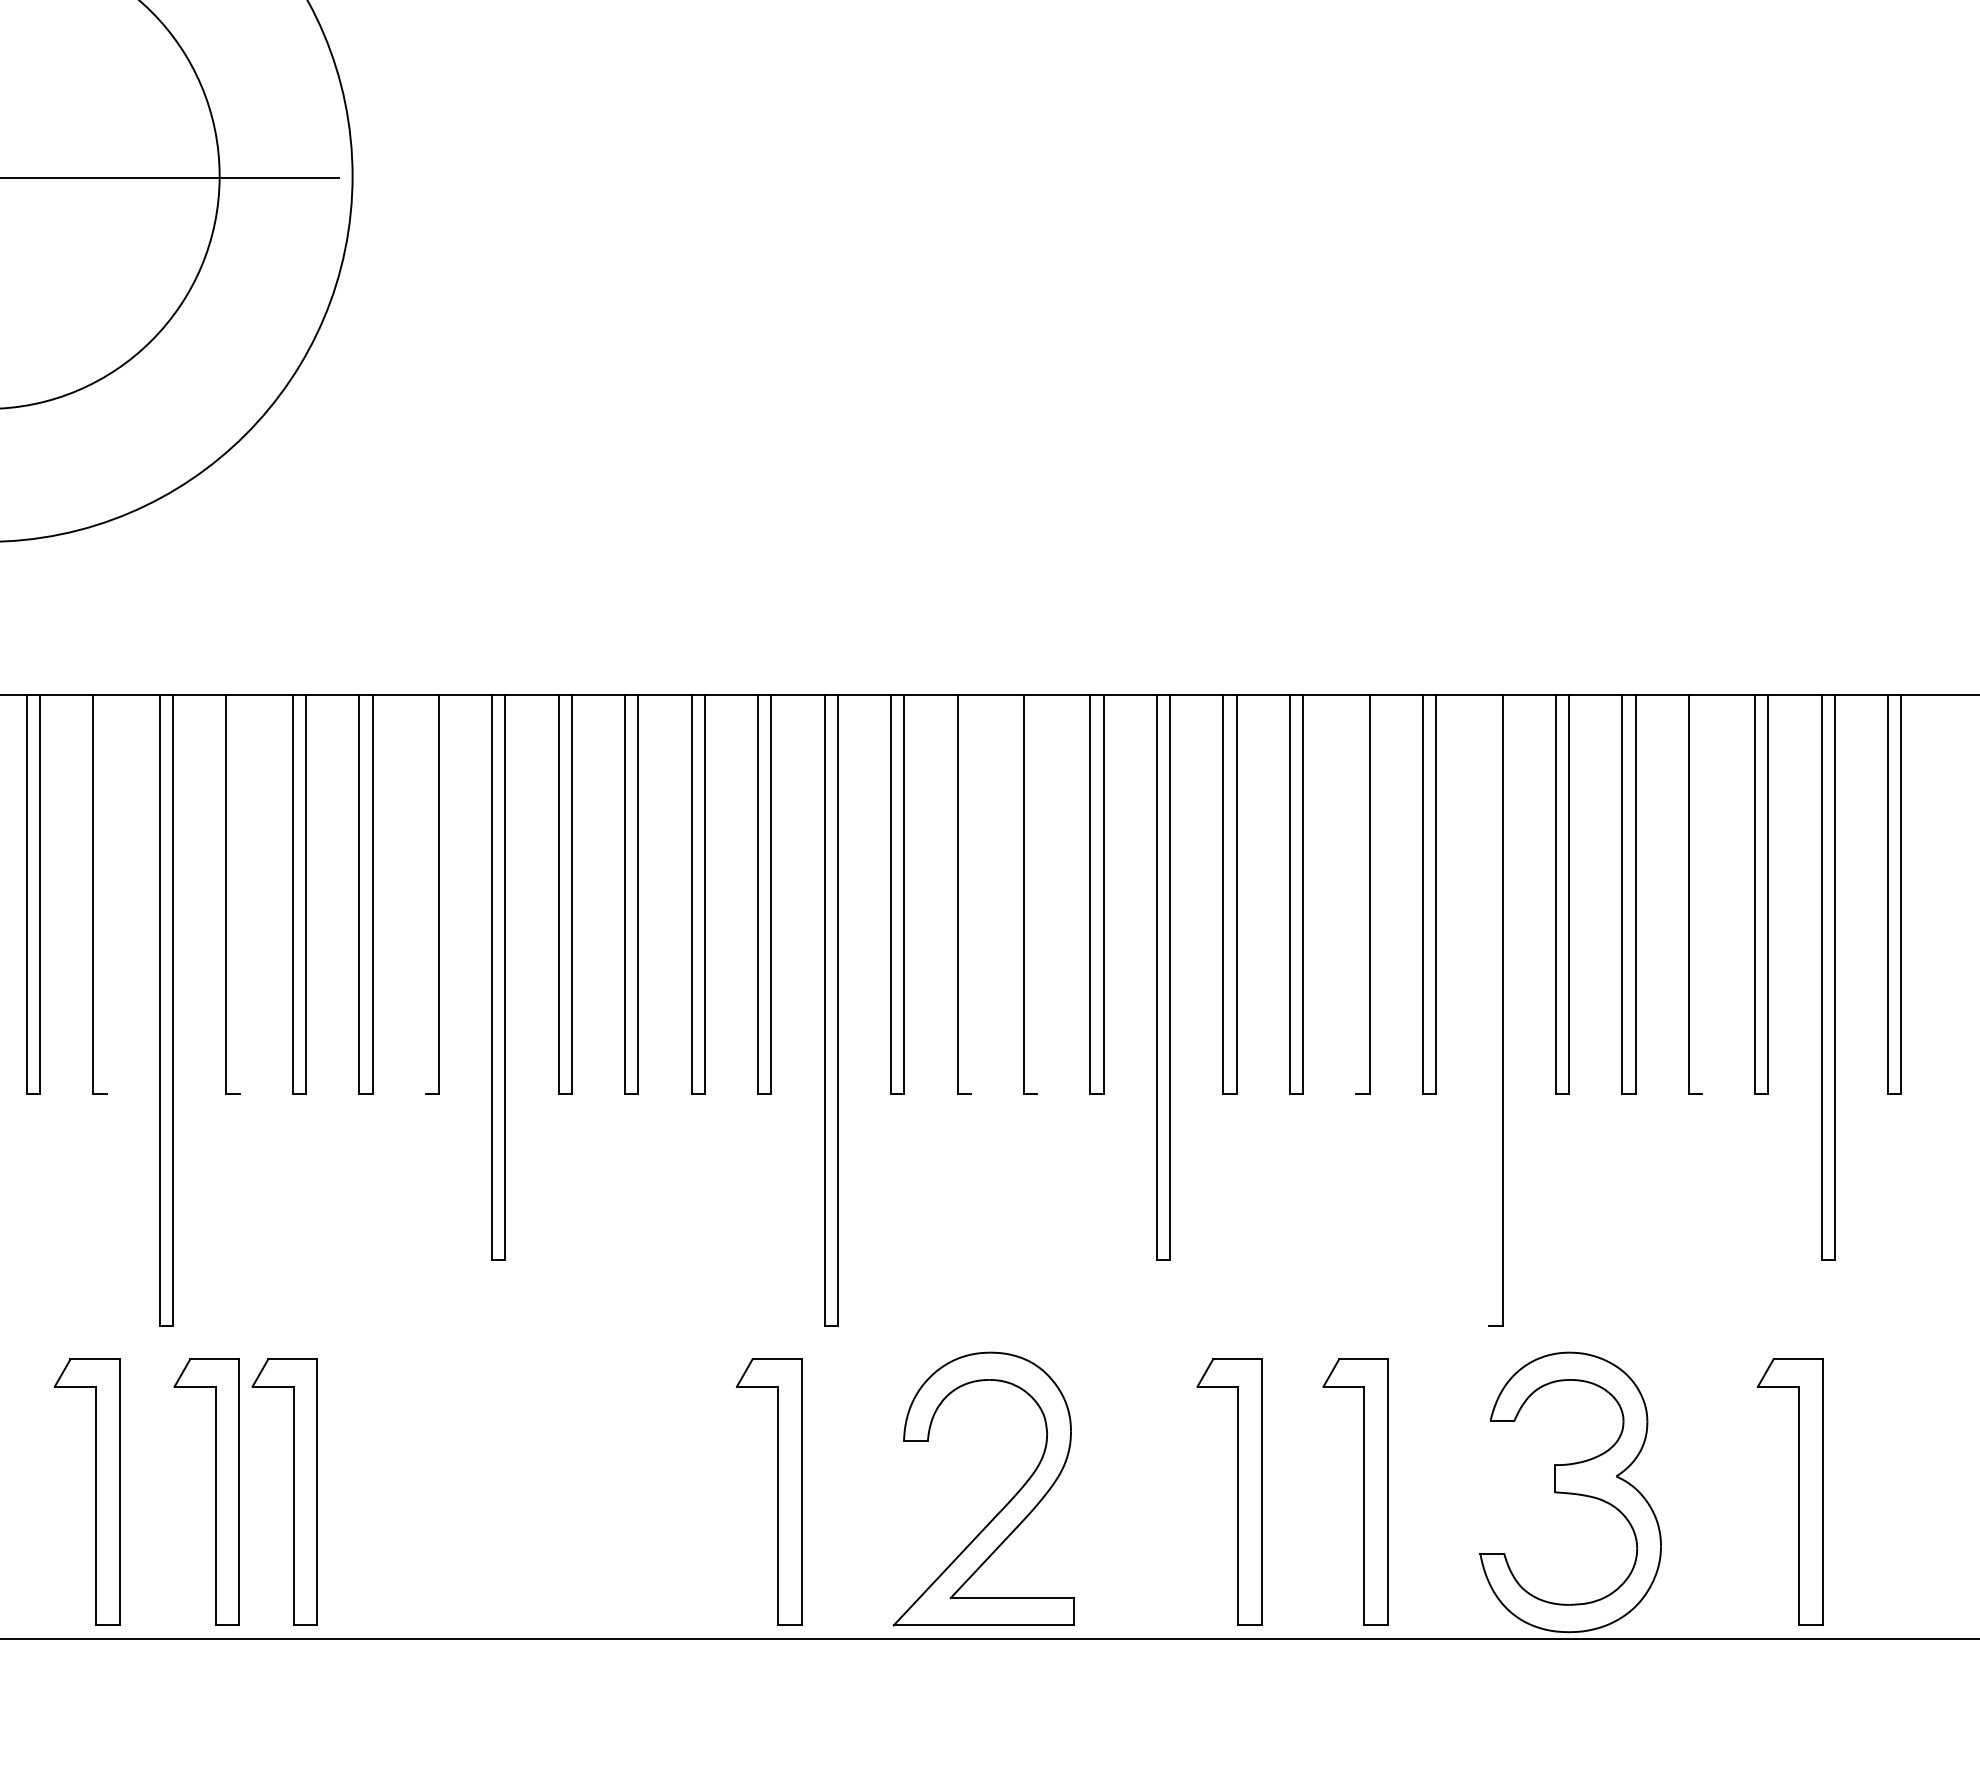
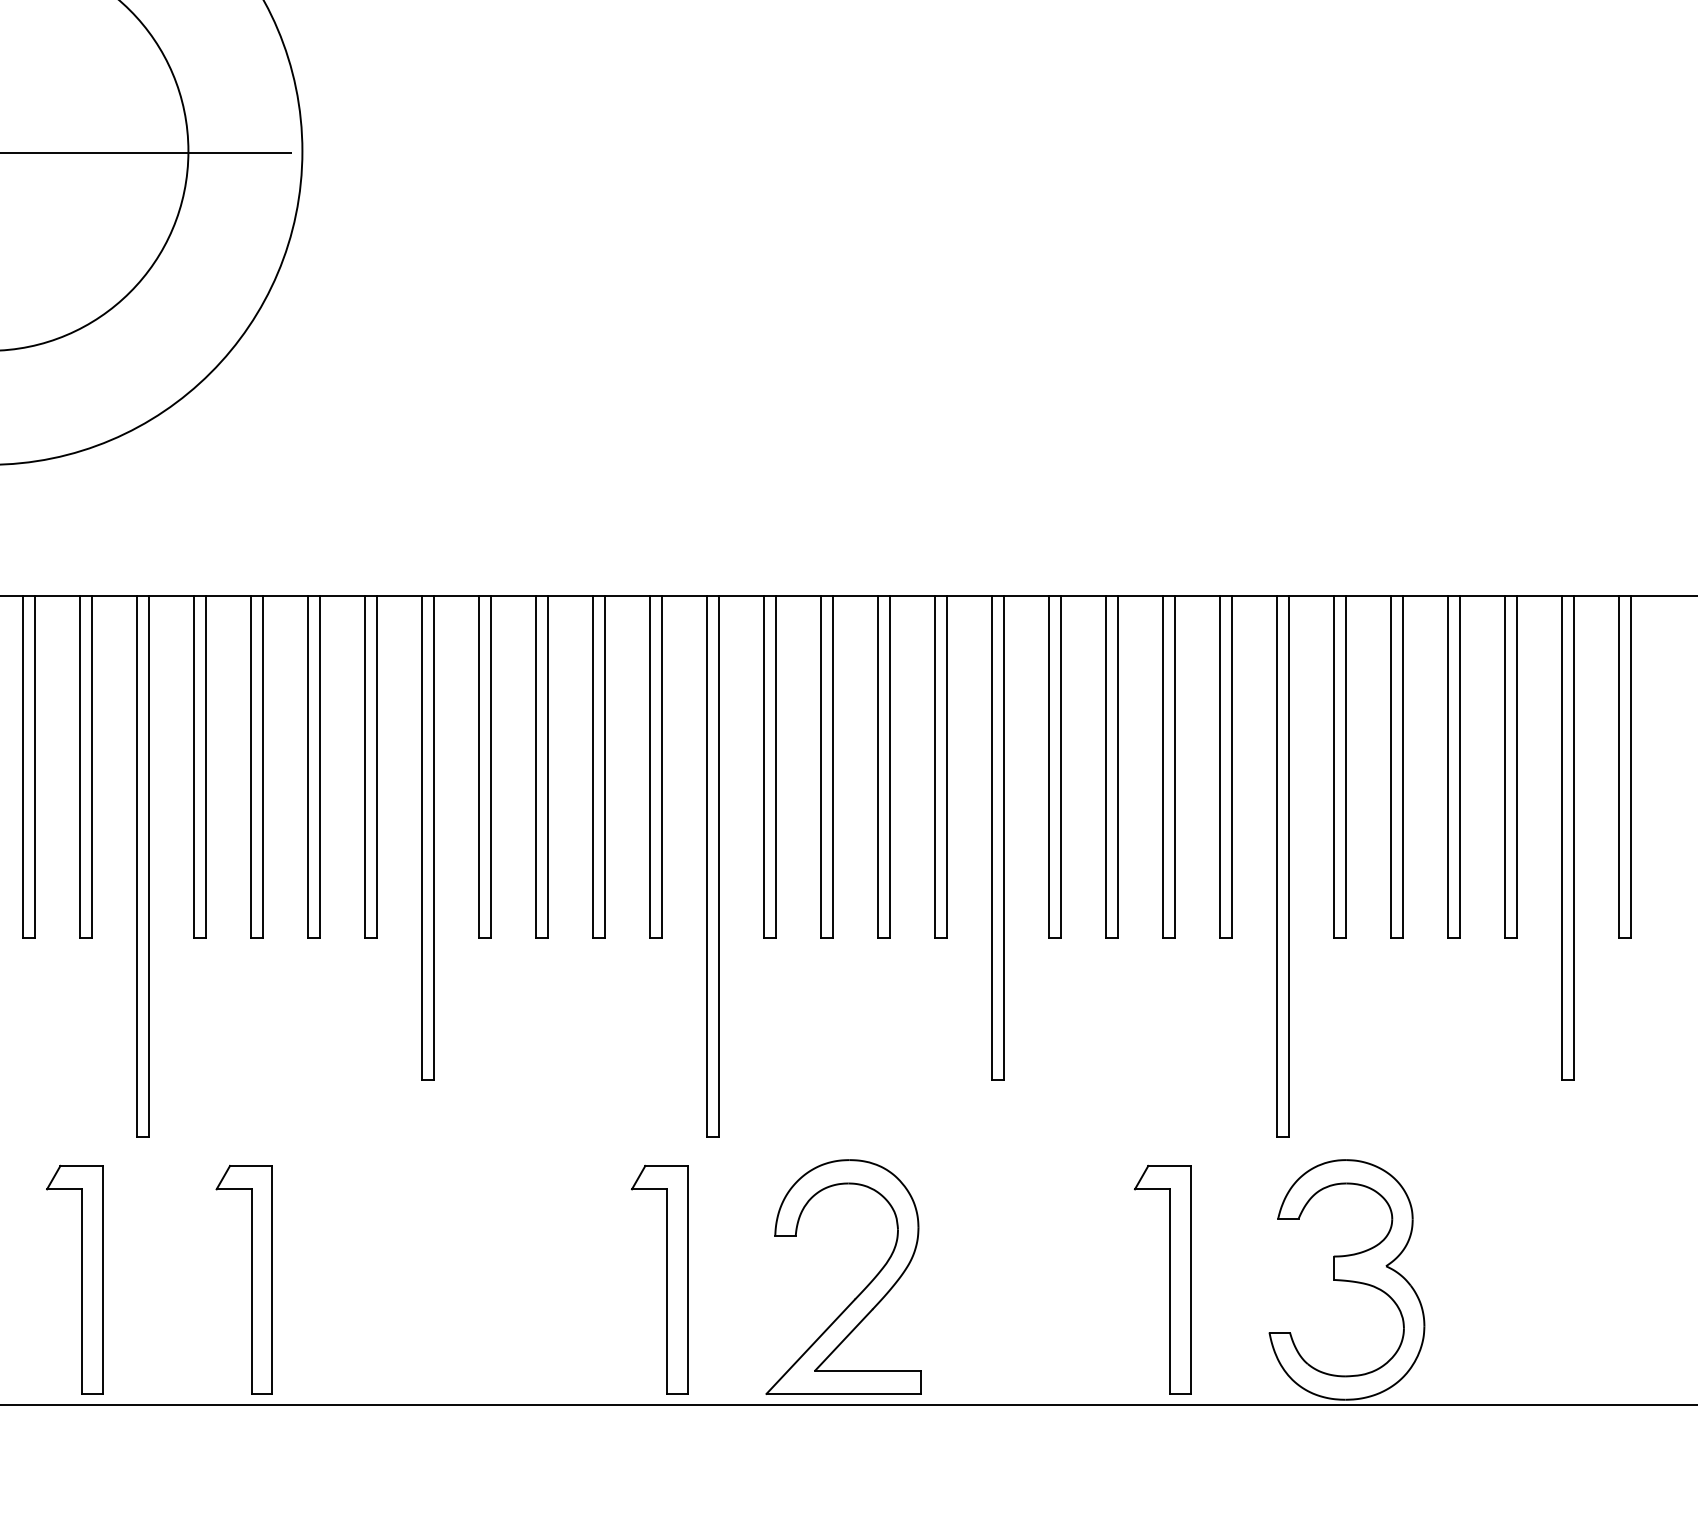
line: (106, 893) -> (91, 766), added
line: (239, 893) -> (205, 766), added
line: (425, 893) -> (364, 766), added
line: (970, 893) -> (832, 766), added
line: (1037, 893) -> (889, 766), added
line: (1356, 893) -> (1163, 766), added
line: (1701, 893) -> (1459, 766), added
line: (1489, 1010) -> (1277, 866), added
part: (215, 1491) -> (184, 1279), removed
part: (1237, 1491) -> (1061, 1279), removed
part: (1798, 1491) -> (1542, 1279), removed

